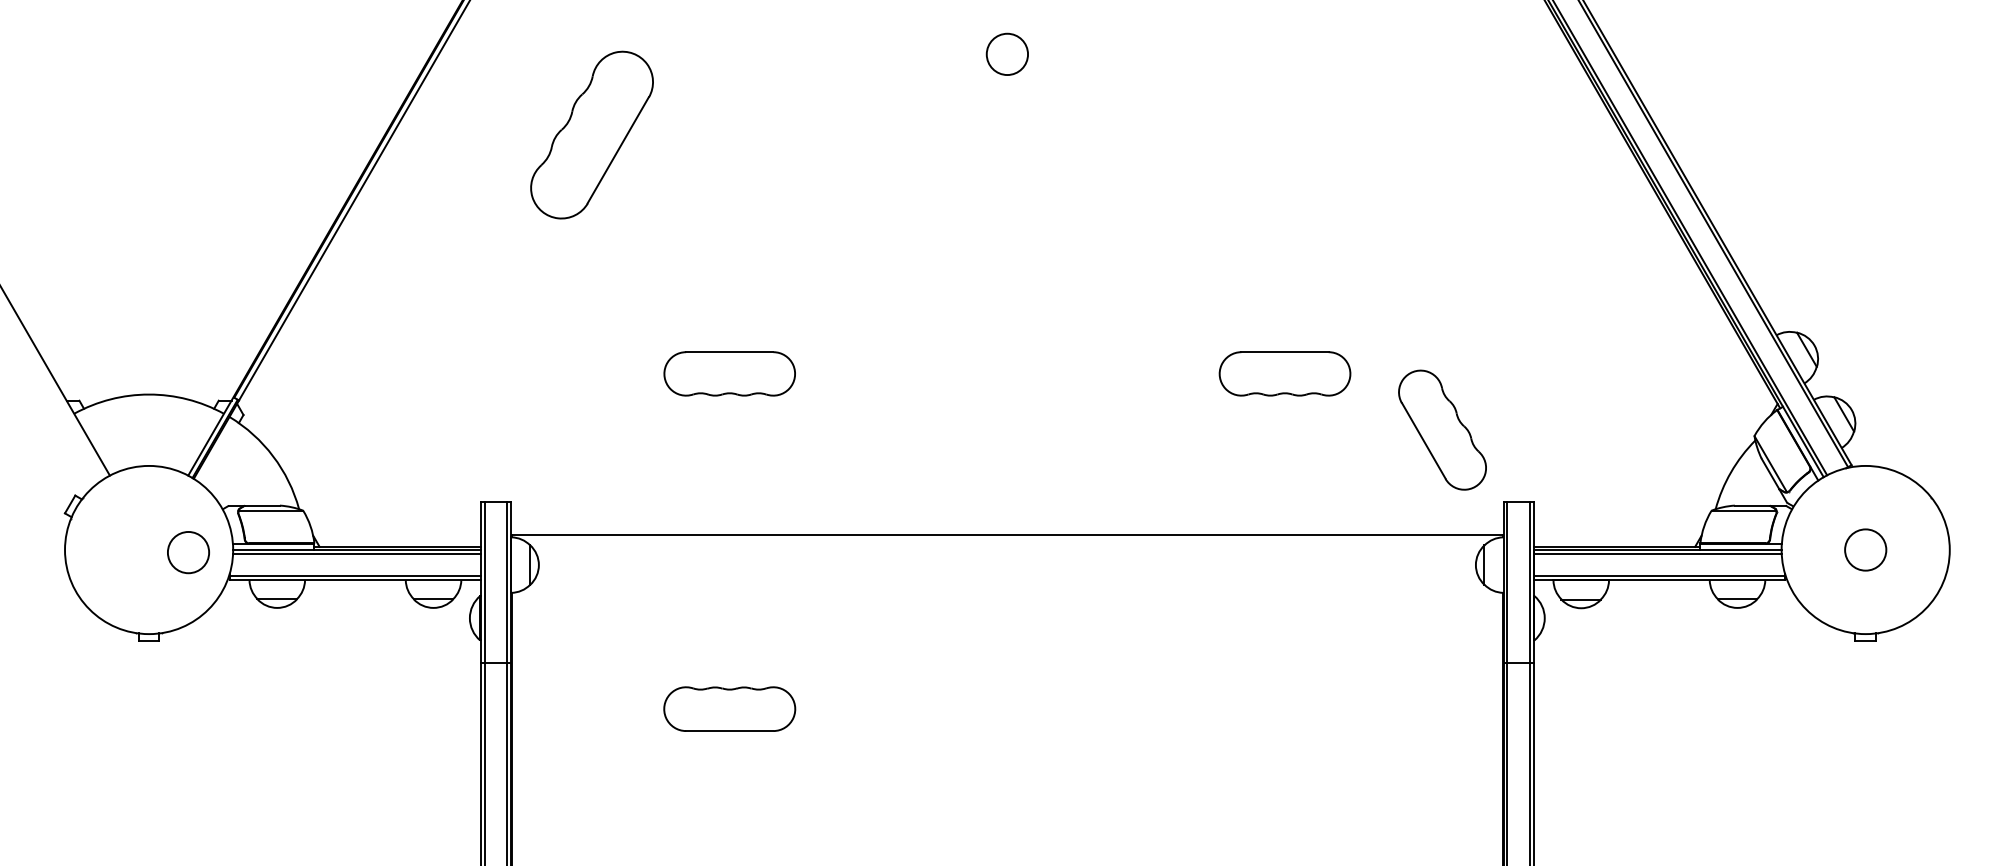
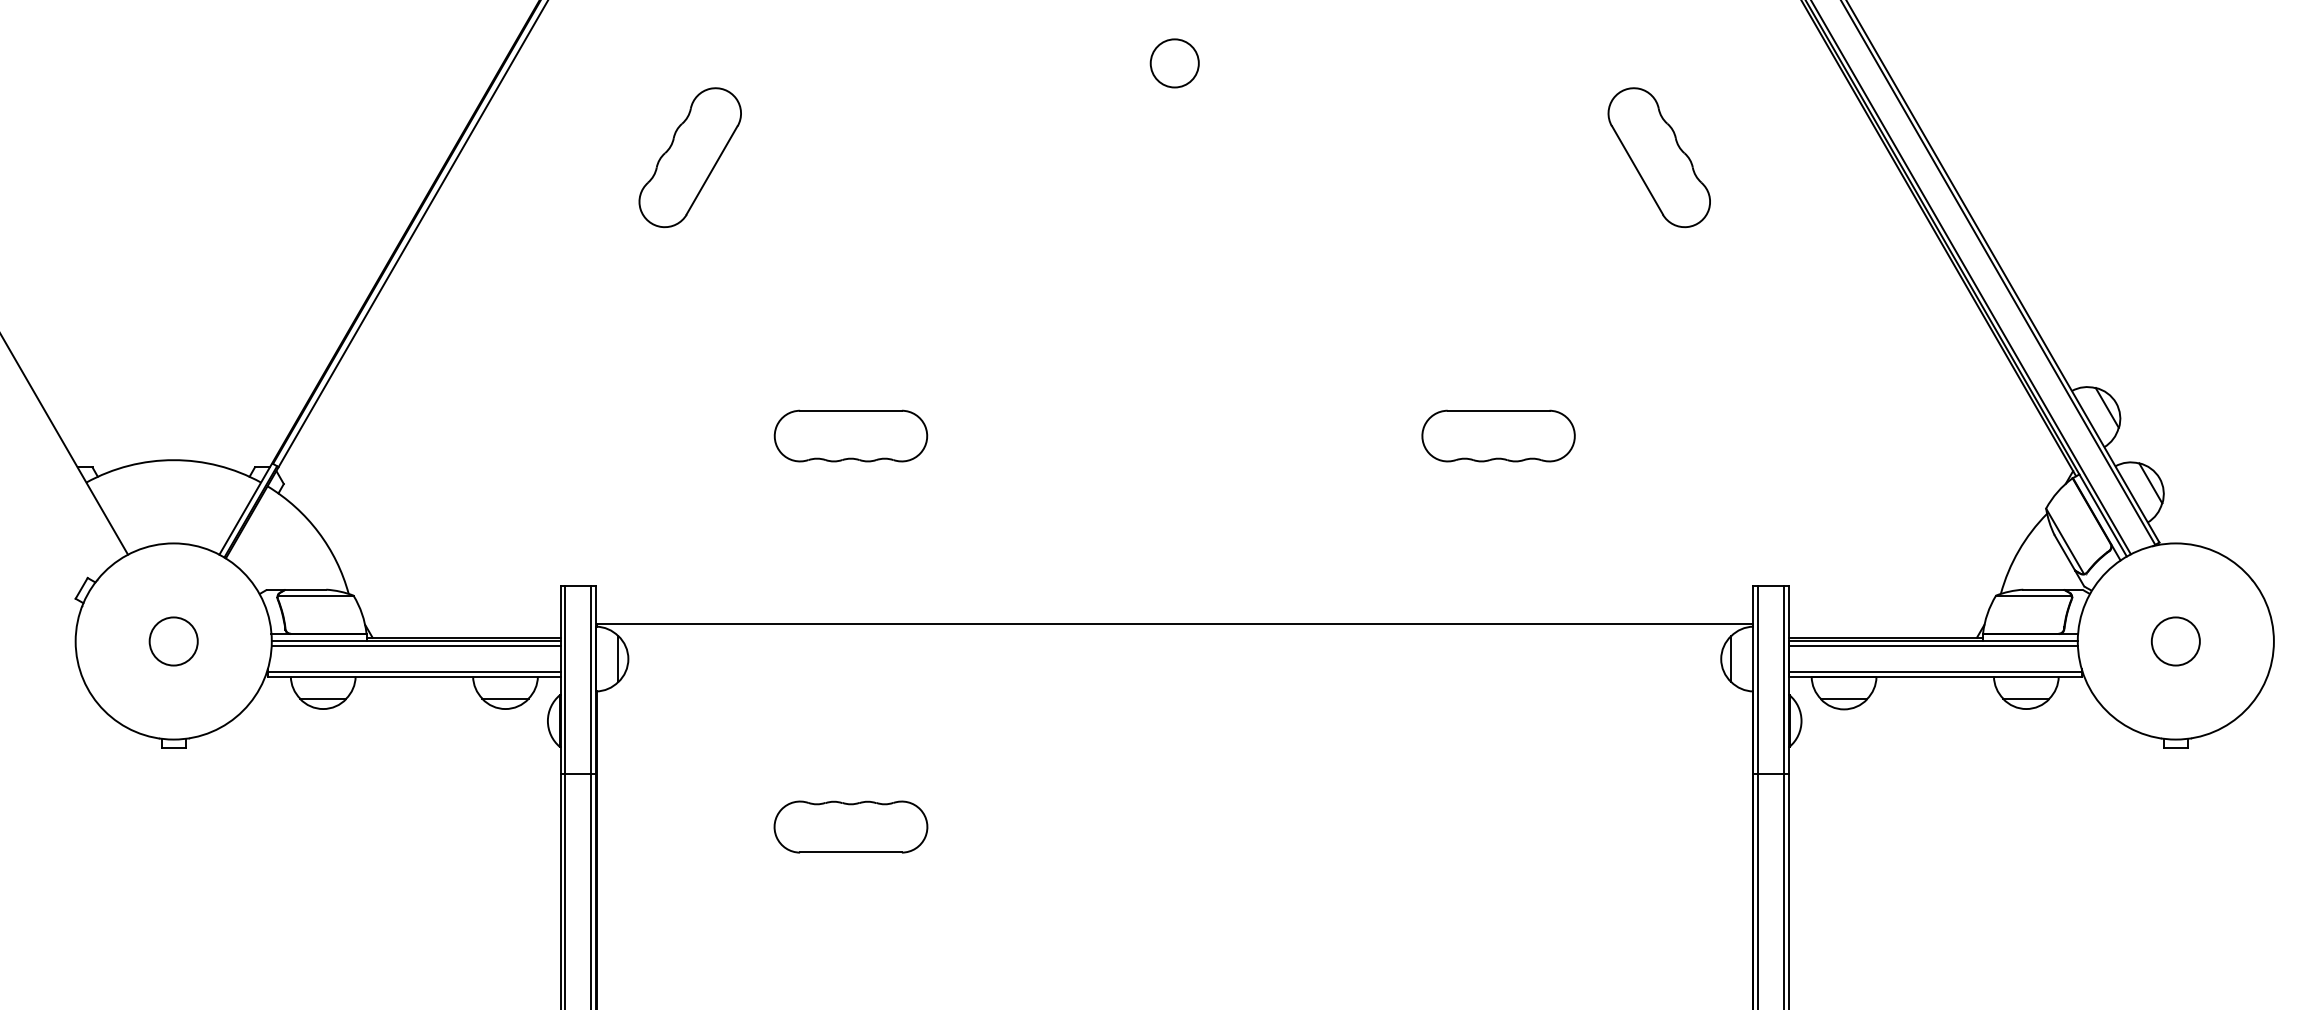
part: (591, 135) -> (689, 157), size x0.71
part: (1441, 429) -> (1658, 157), moved
circle: (188, 552) -> (173, 641), moved

